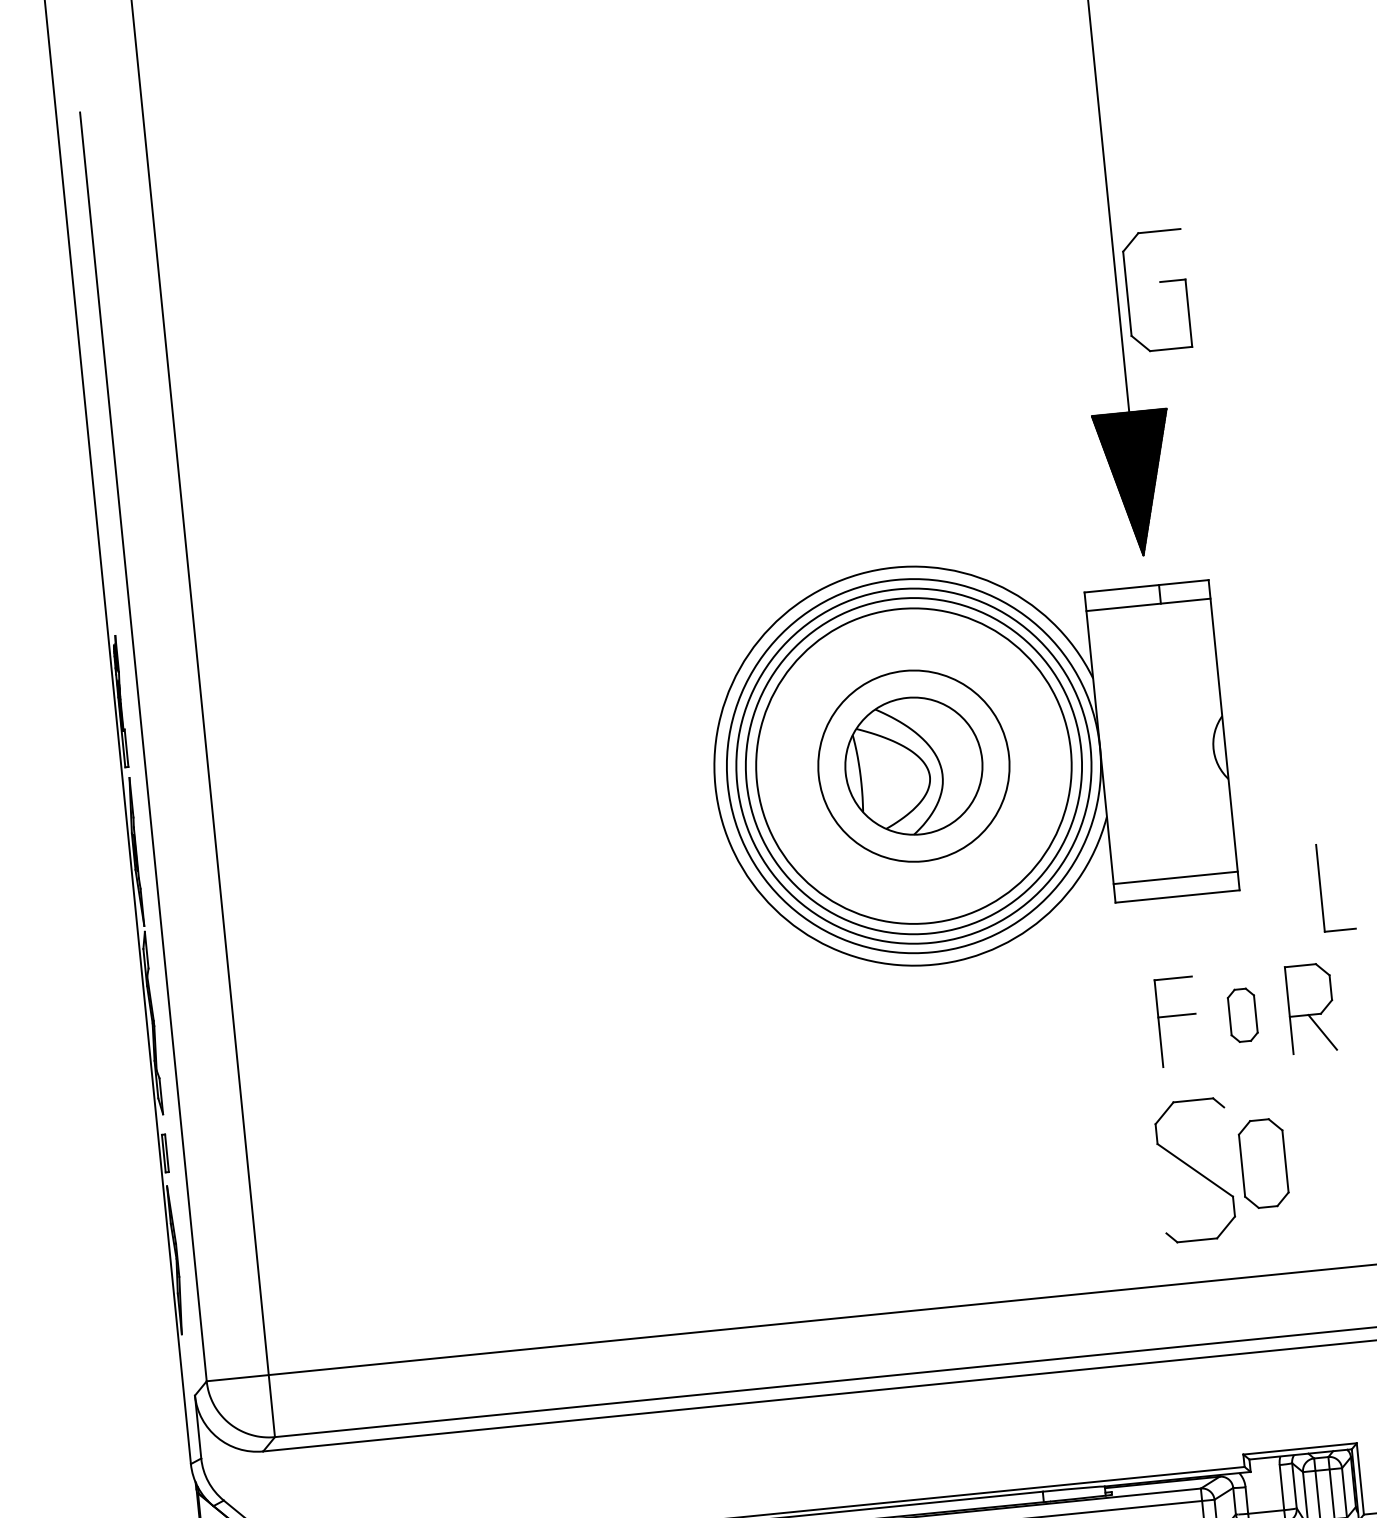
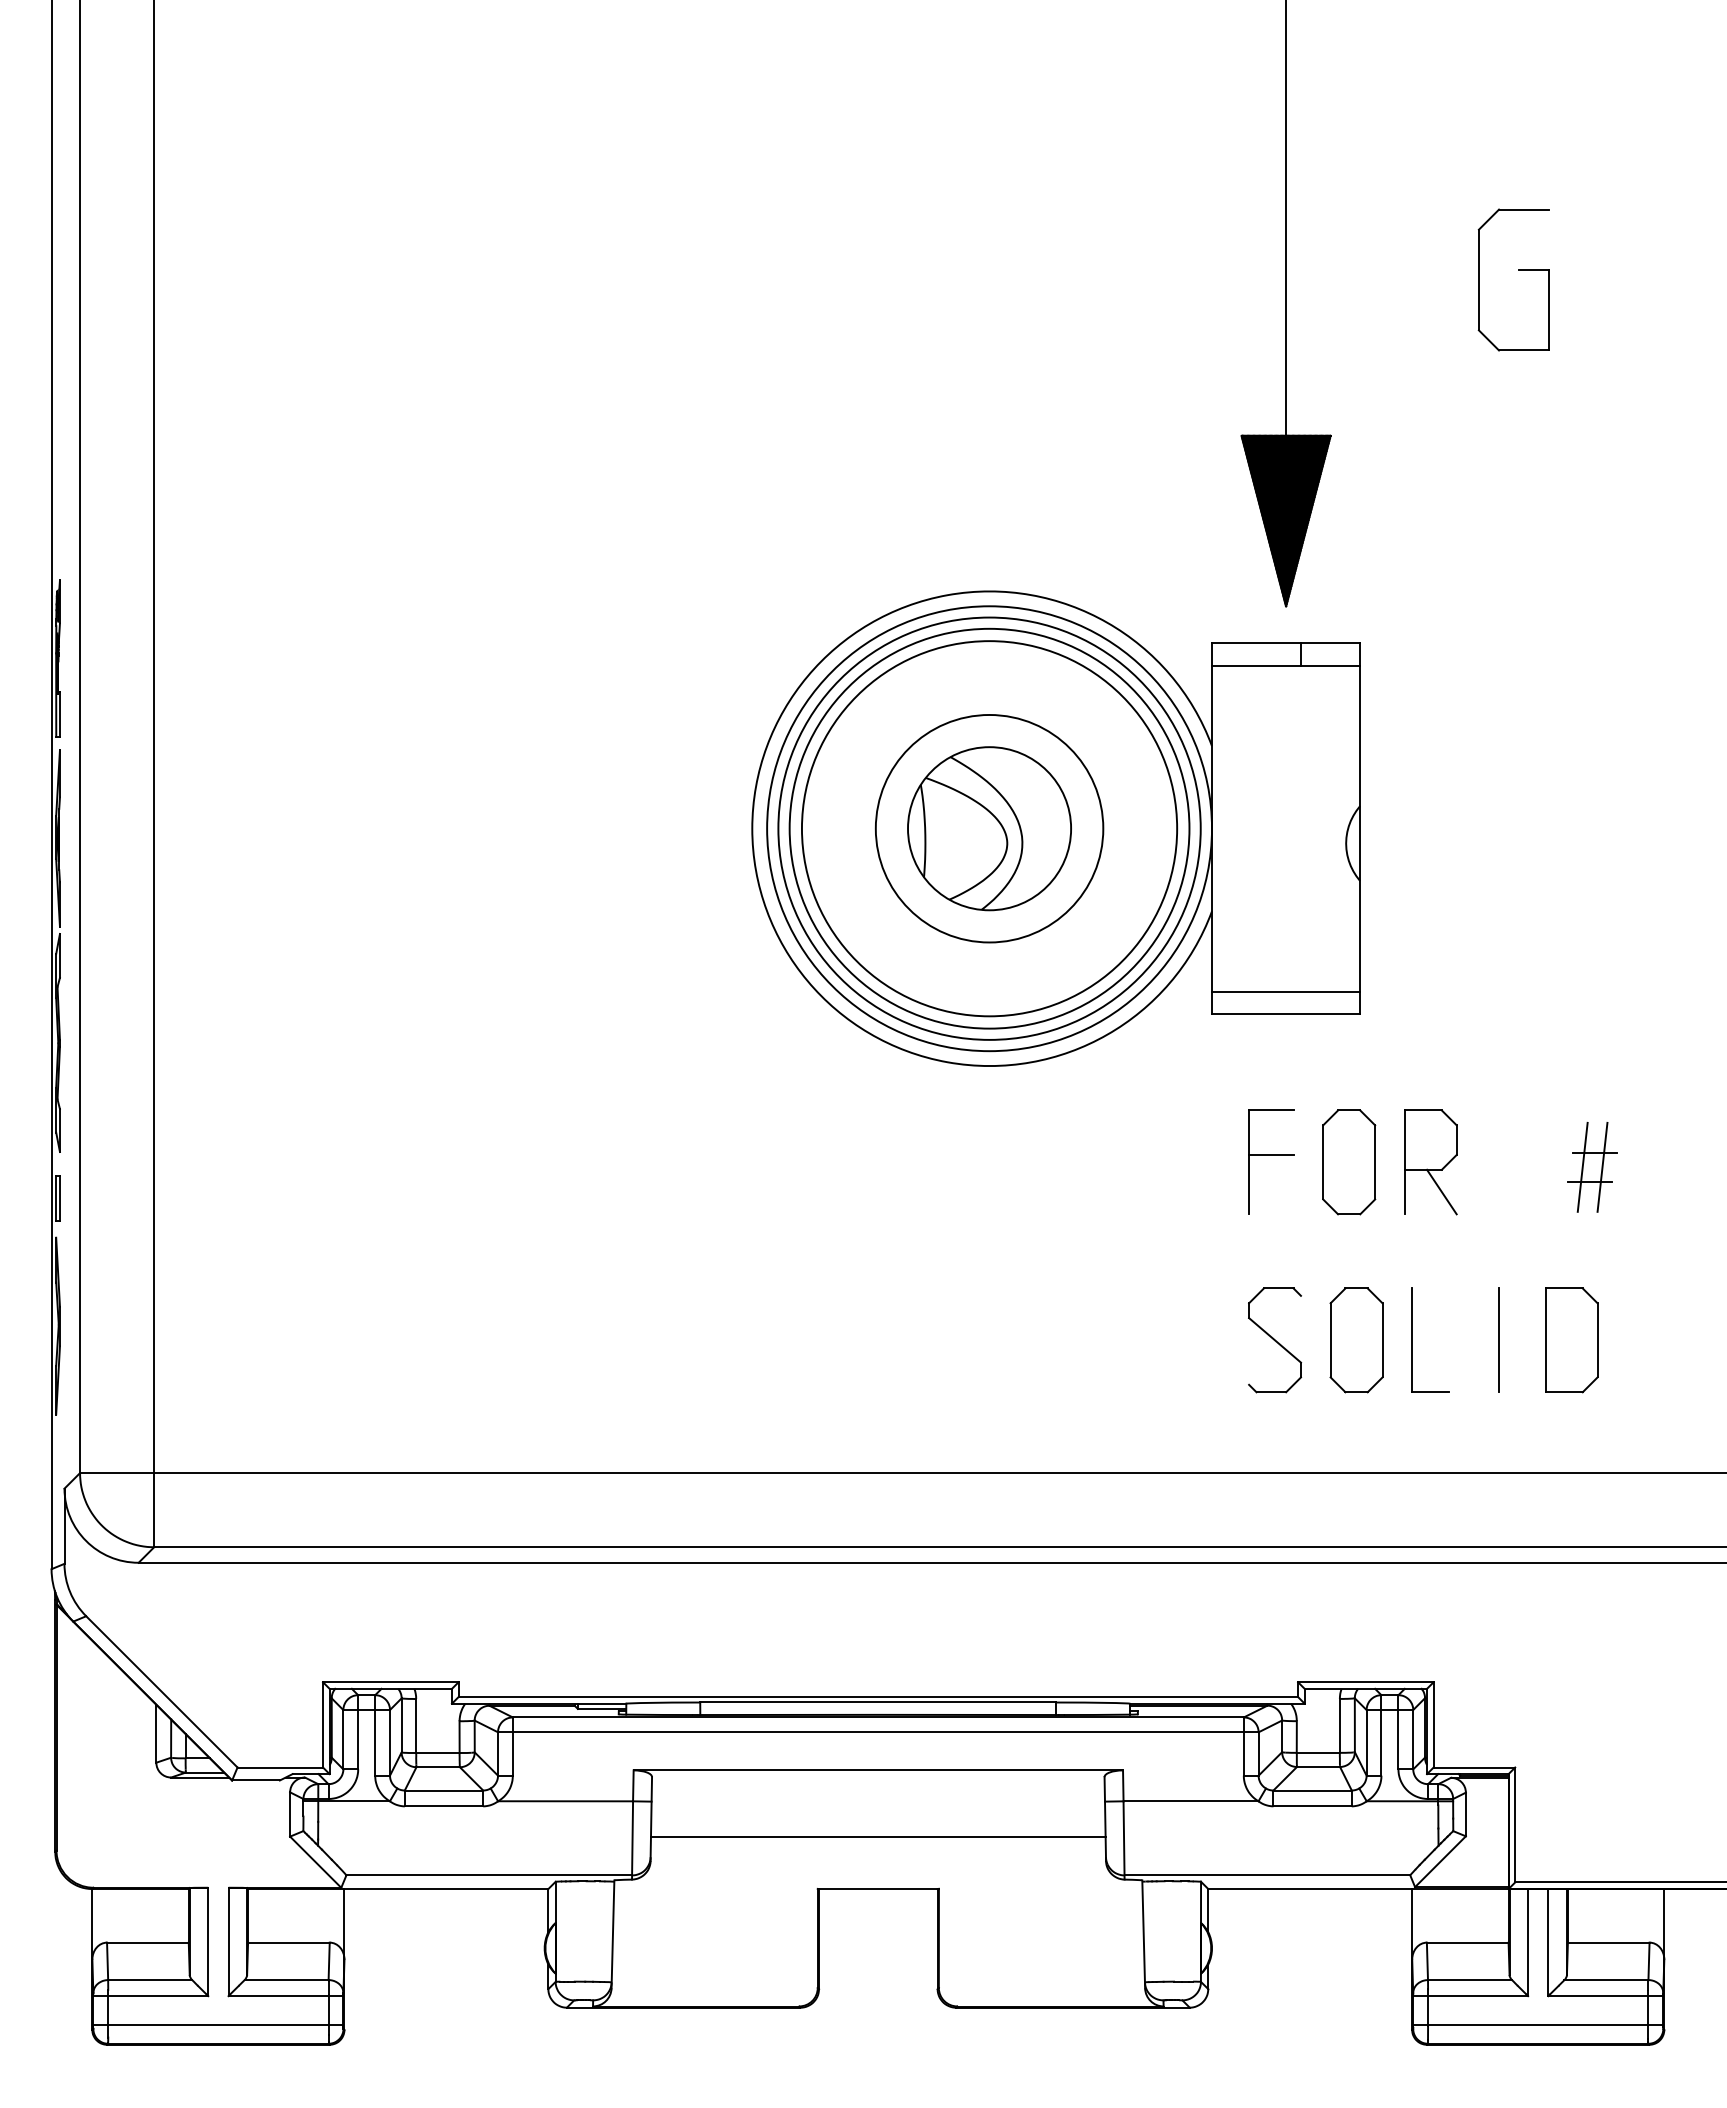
part: (1159, 282) -> (1518, 270), moved
part: (1320, 887) -> (1412, 1339), moved
part: (1242, 1015) -> (1349, 1162), size x1.67
part: (1195, 1170) -> (1275, 1340), size x0.62

